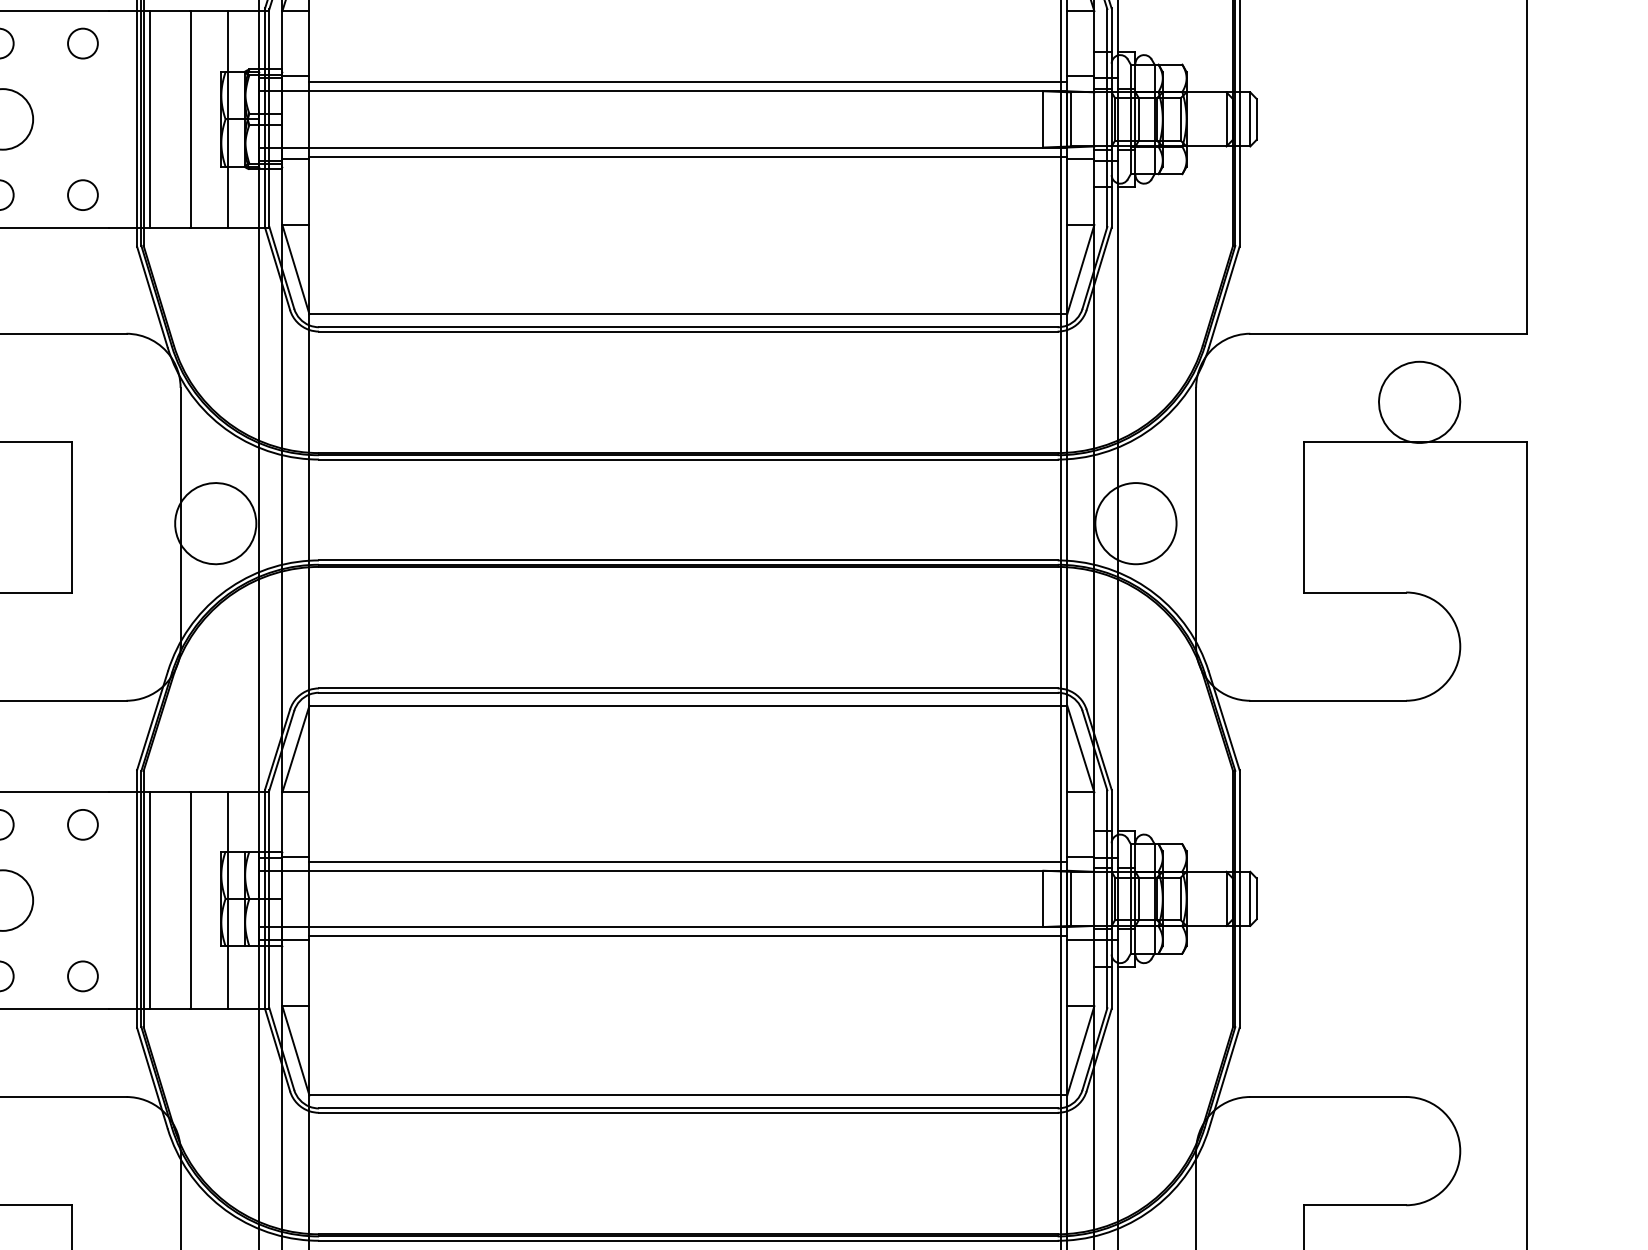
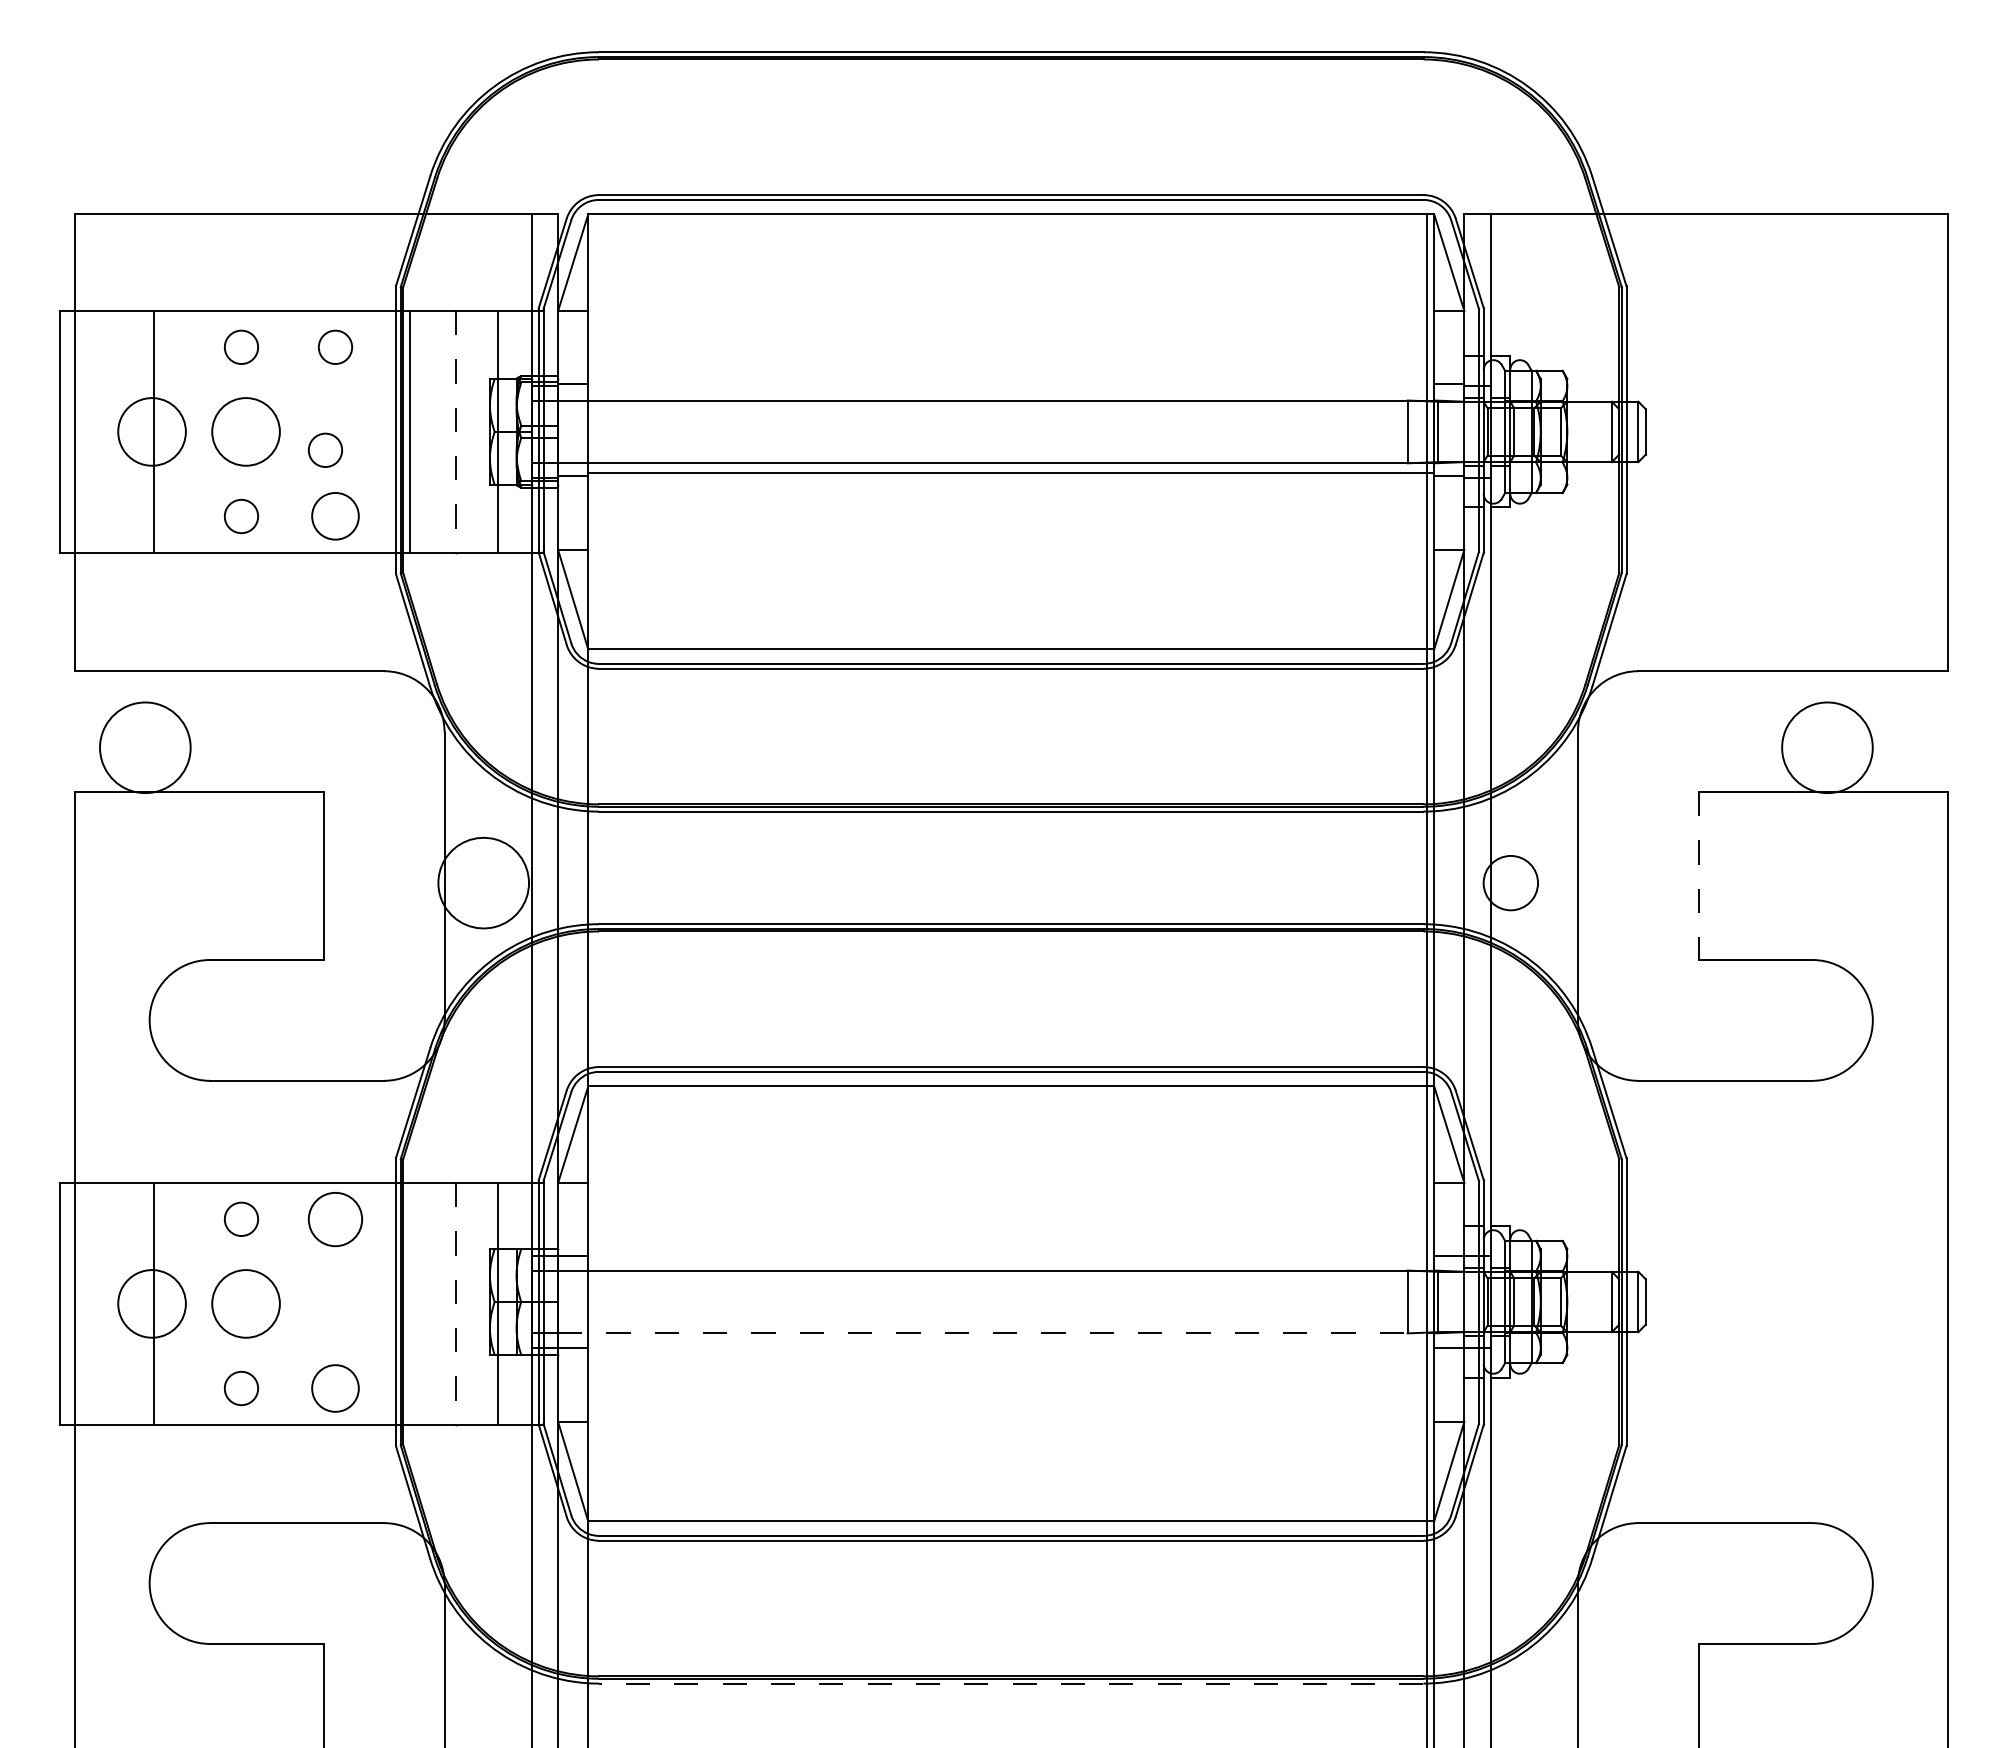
line: (688, 82) -> (1011, 390), removed
line: (191, 119) -> (456, 431), solid -> dashed
circle: (74, 135) -> (325, 449), added
circle: (82, 195) -> (335, 516), size x1.4
line: (1304, 517) -> (1698, 876), solid -> dashed
circle: (1135, 523) -> (1510, 882), size x0.6
circle: (82, 824) -> (335, 1218), size x1.6
line: (688, 861) -> (1011, 1260), removed
line: (150, 900) -> (410, 1303), removed
line: (191, 900) -> (456, 1303), solid -> dashed
line: (675, 927) -> (996, 1333), solid -> dashed
line: (688, 936) -> (1011, 1343), removed
circle: (82, 976) -> (335, 1388), size x1.4
line: (687, 1240) -> (1010, 1683), solid -> dashed

